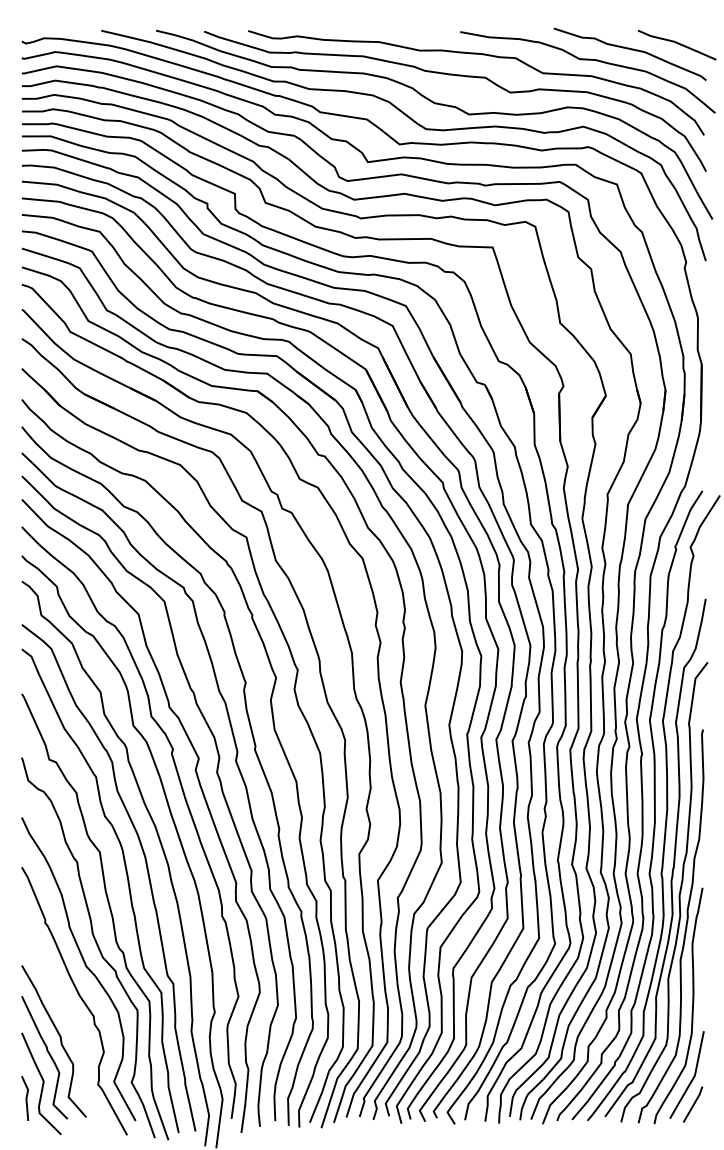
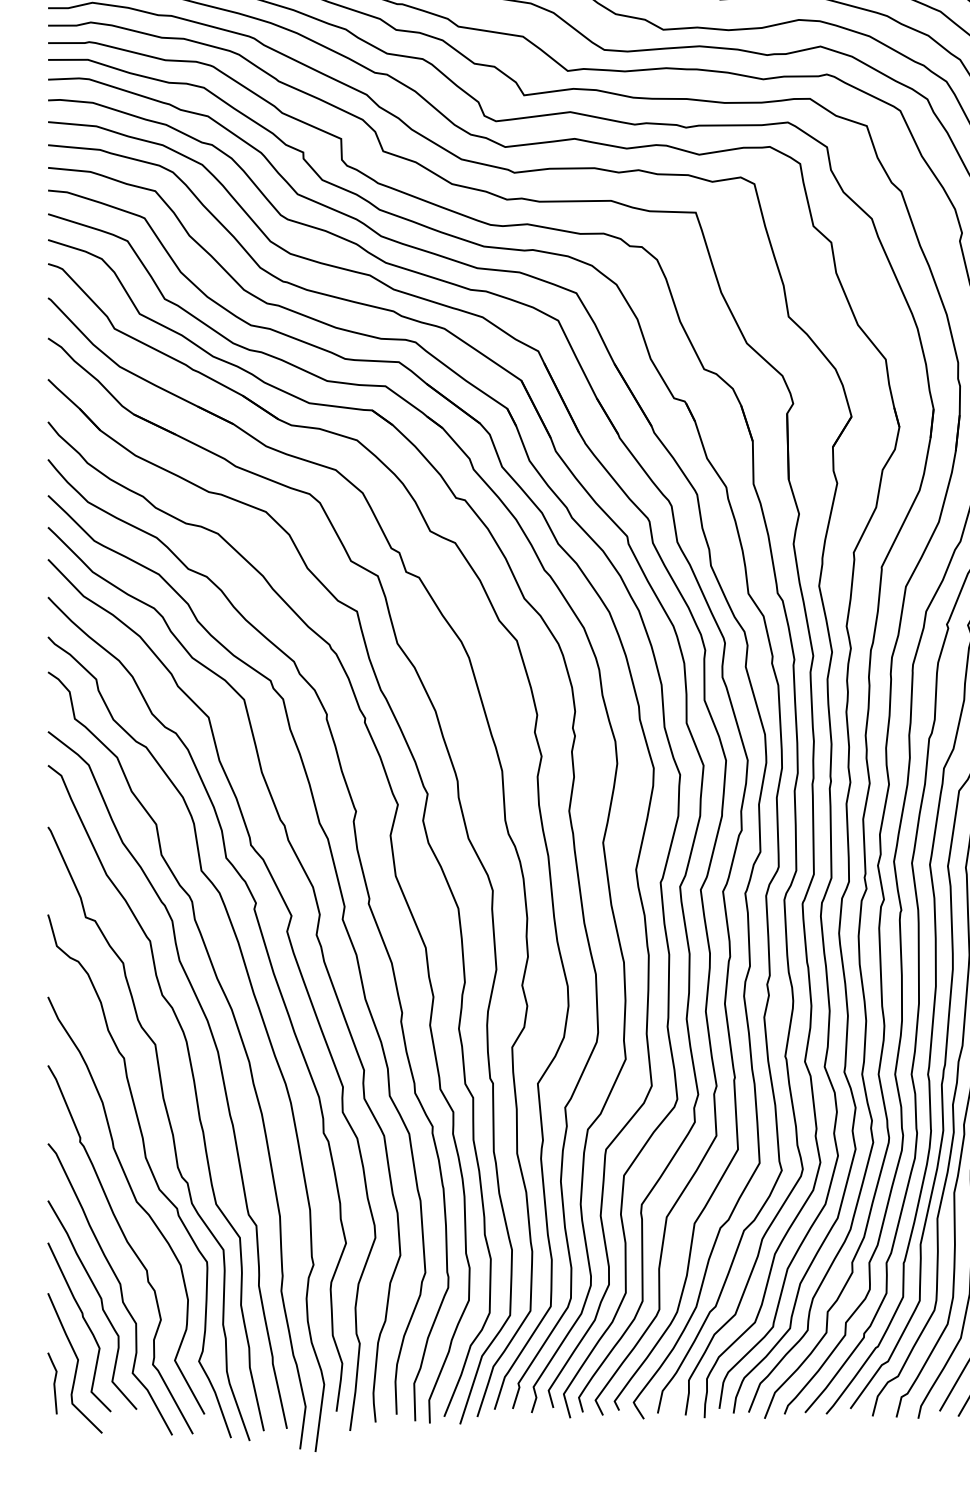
curve: (73, 1028) -> (119, 1287), added

